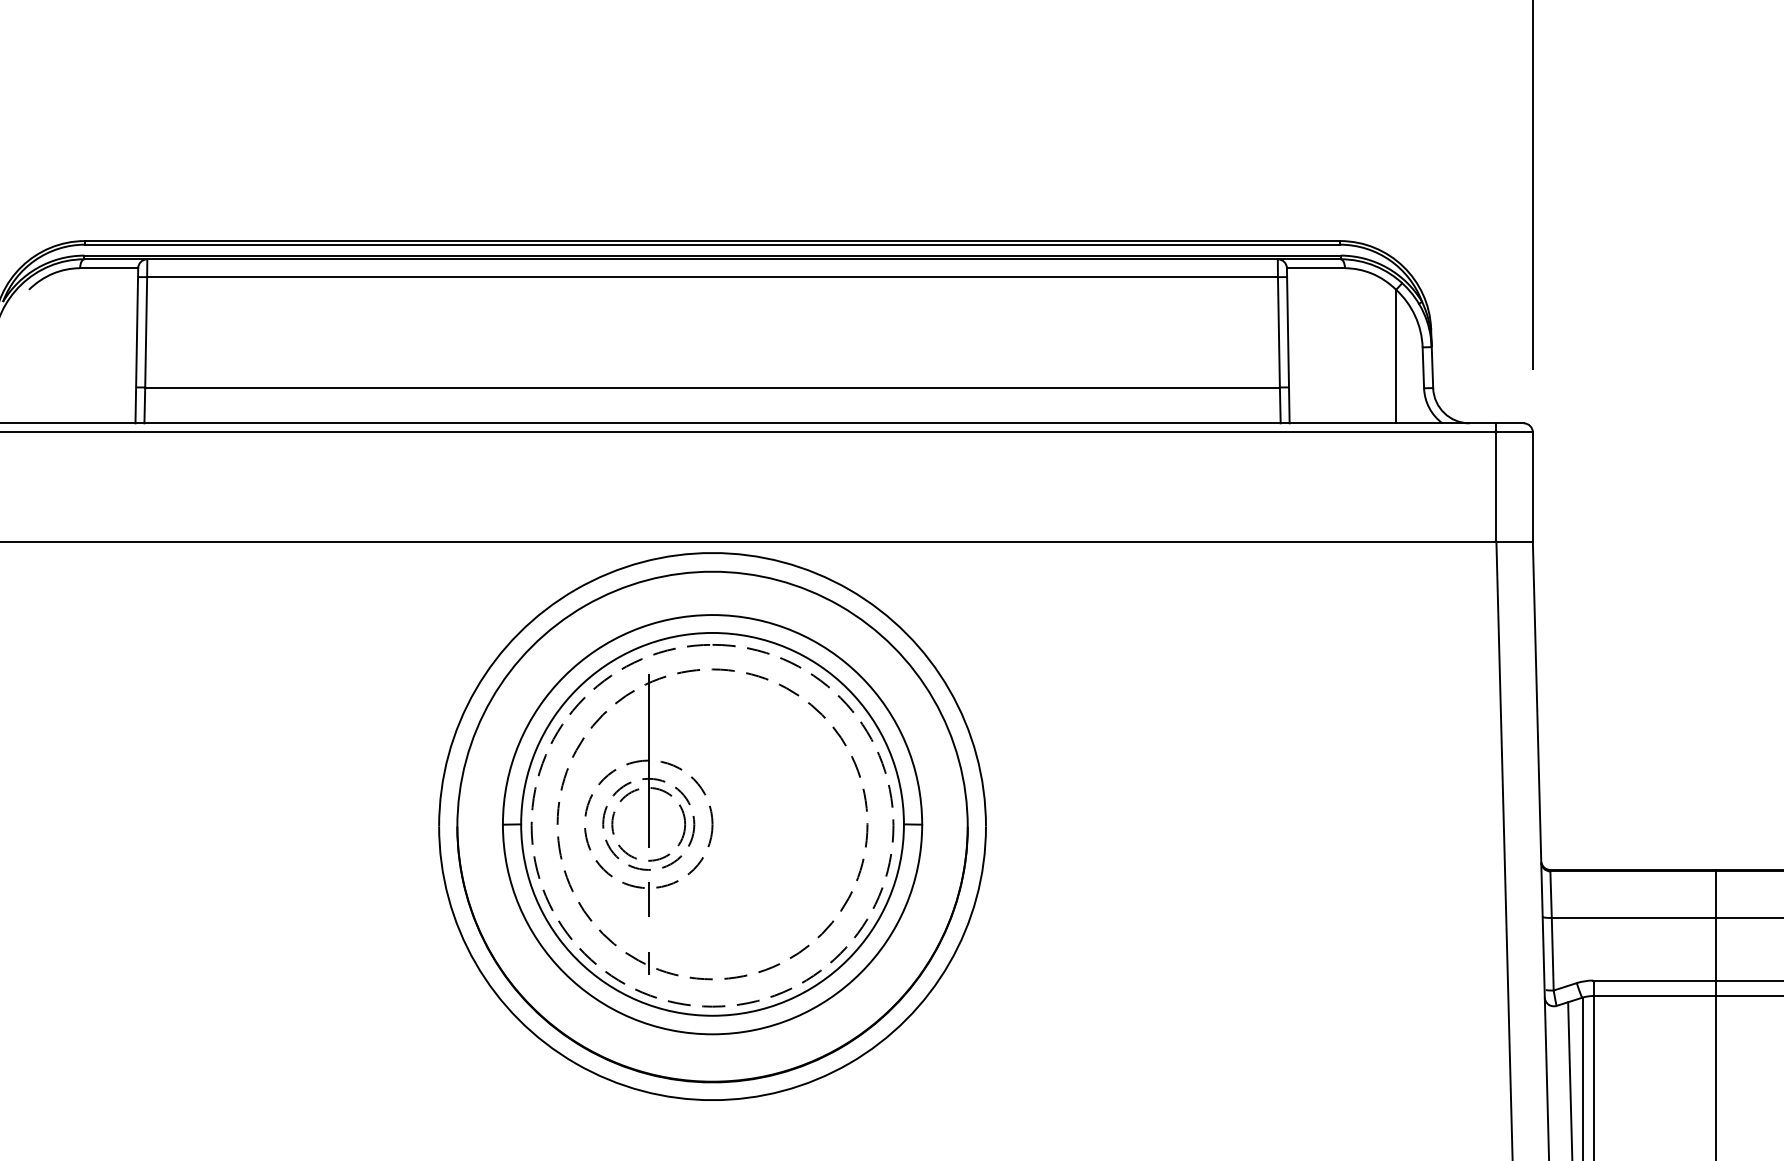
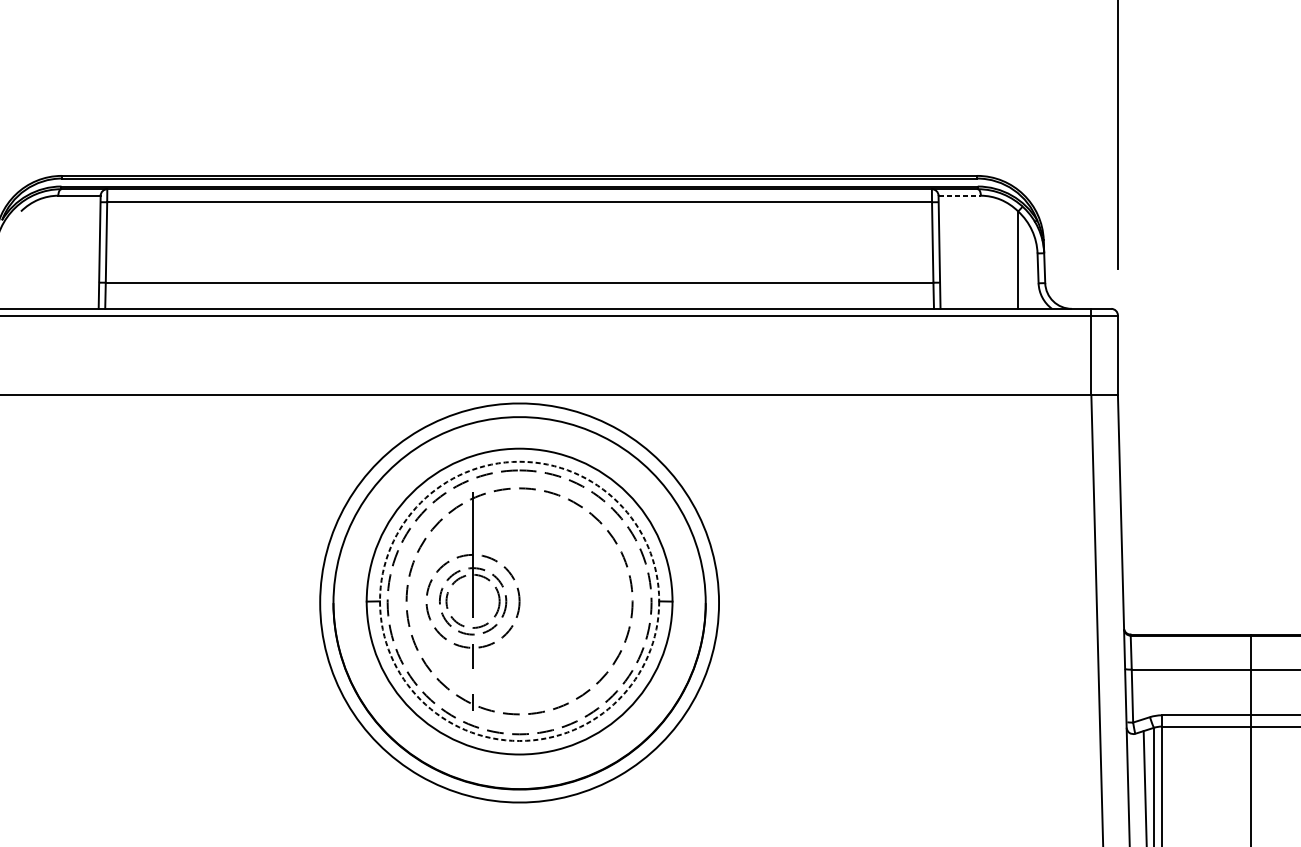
line: (1316, 268) -> (960, 195), solid -> dashed
circle: (712, 823) -> (519, 600), solid -> dashed

